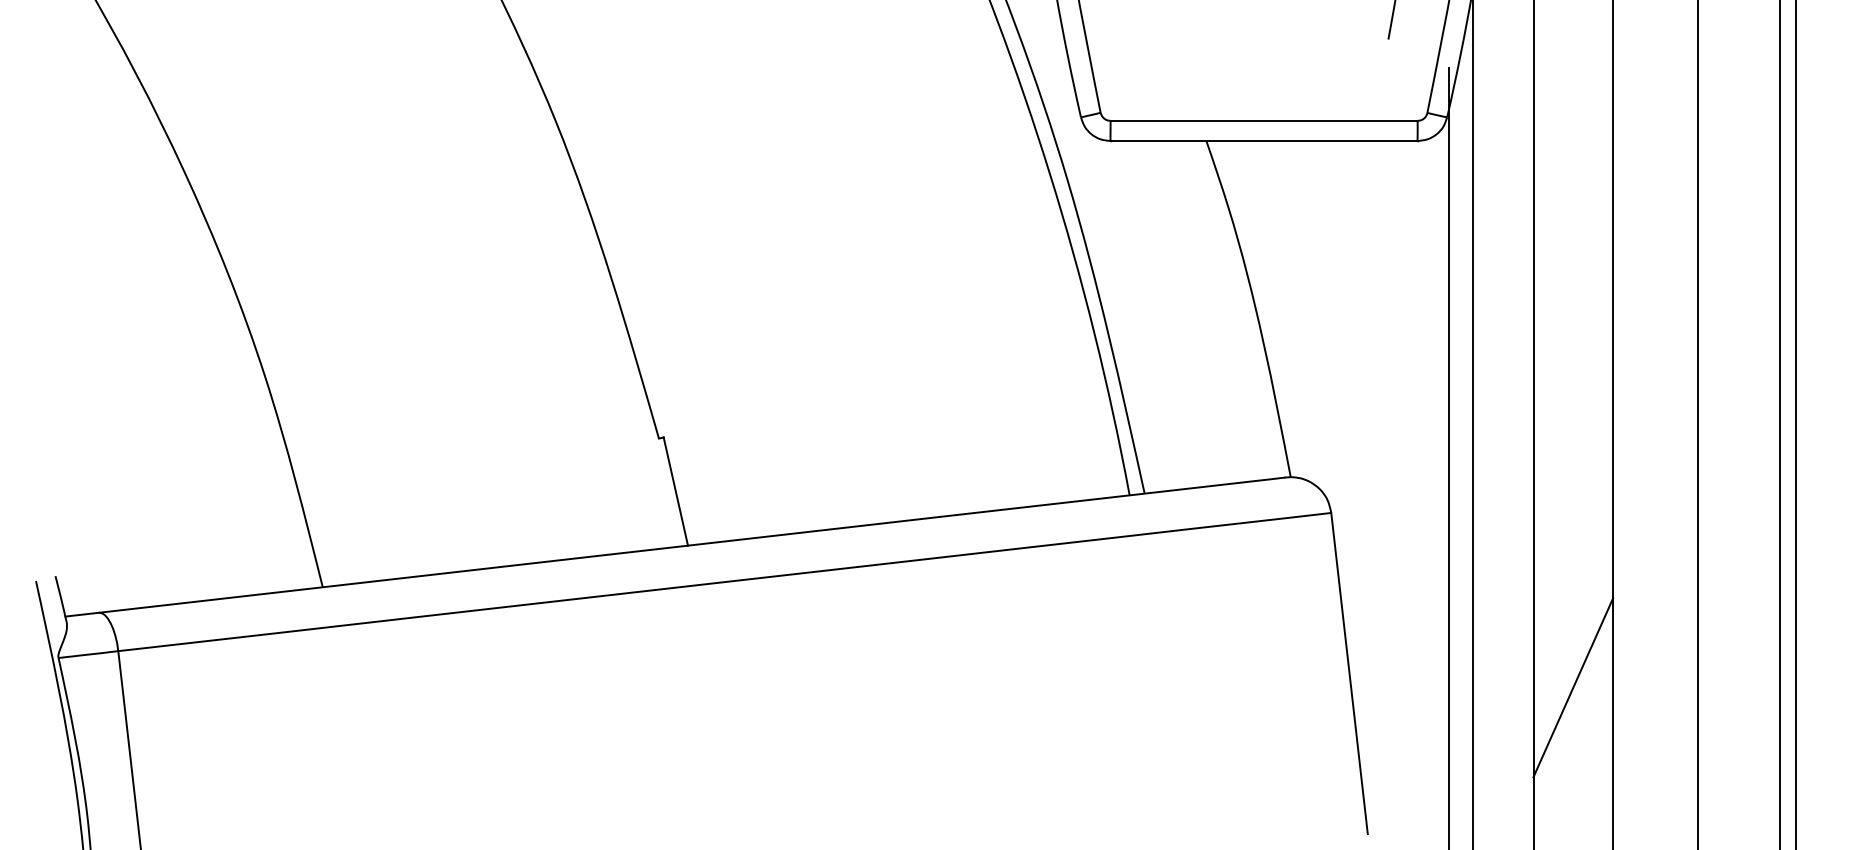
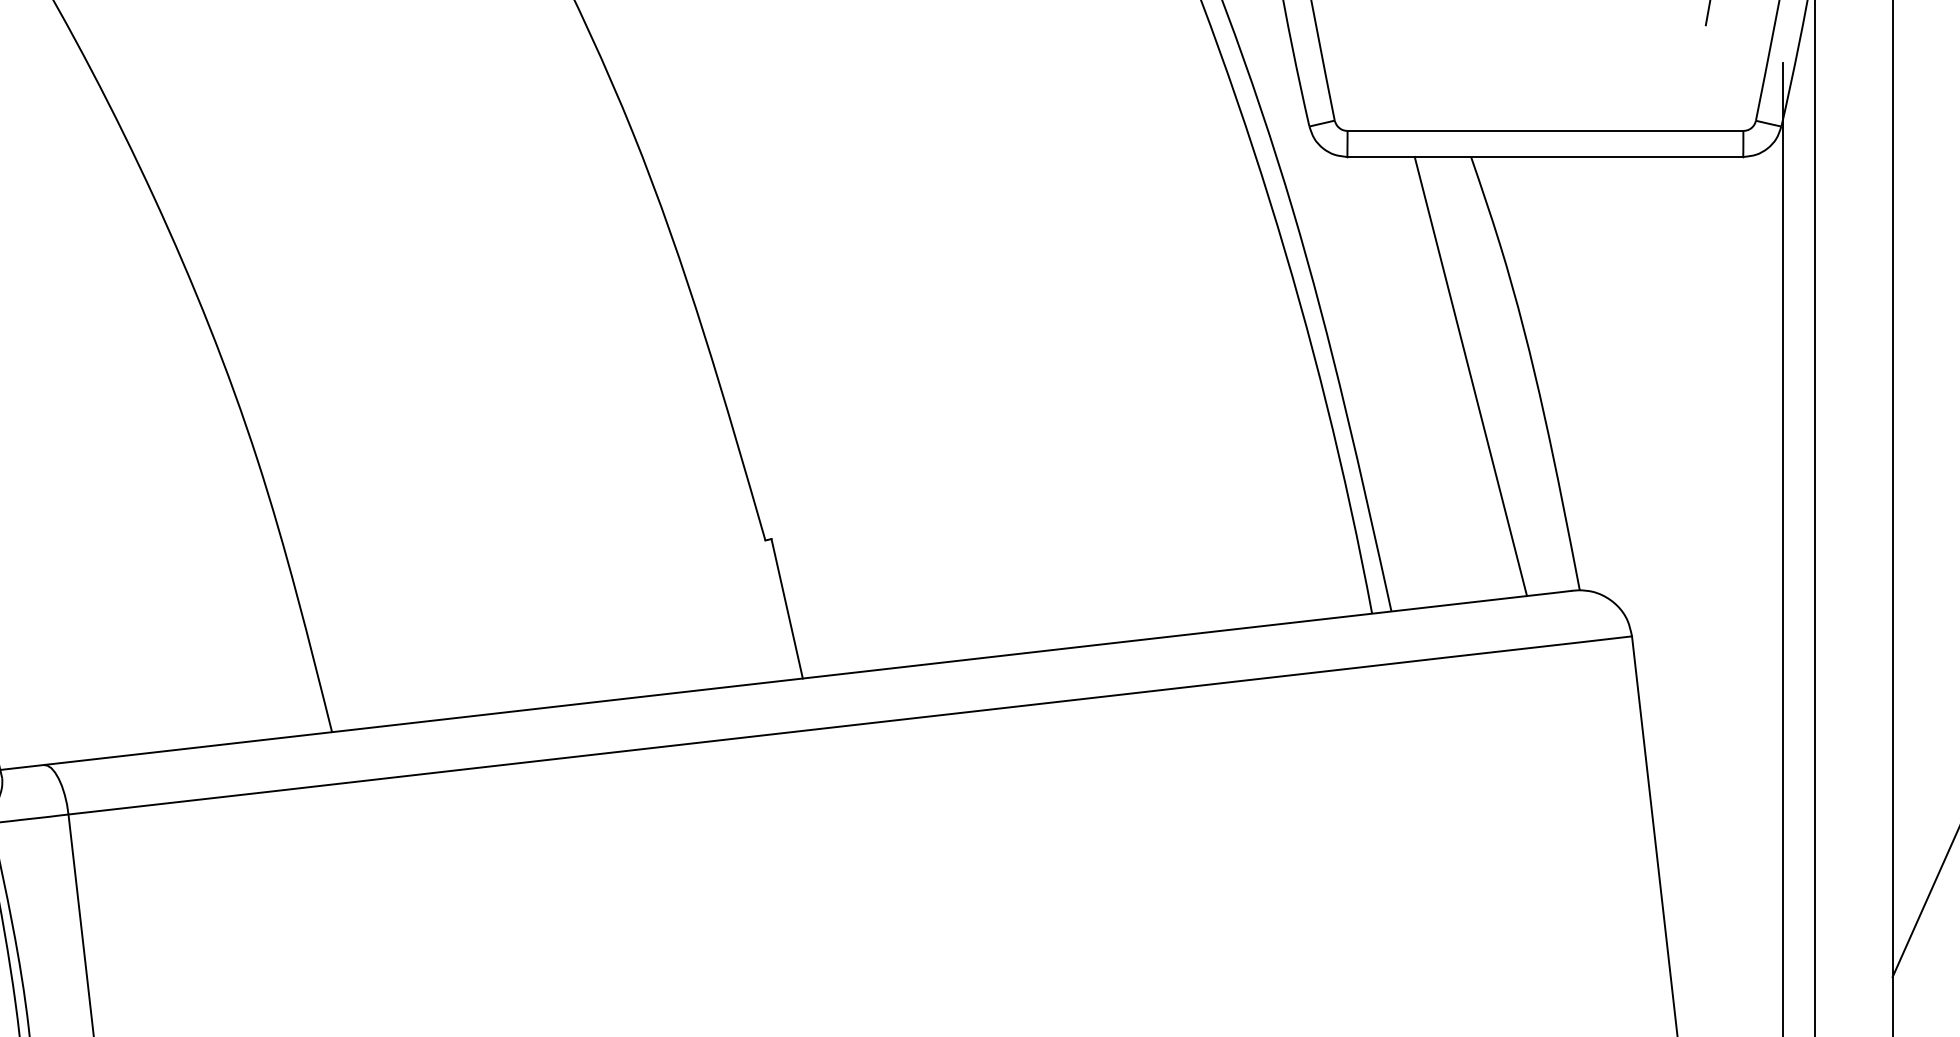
line: (1205, 311) -> (1469, 376), added

